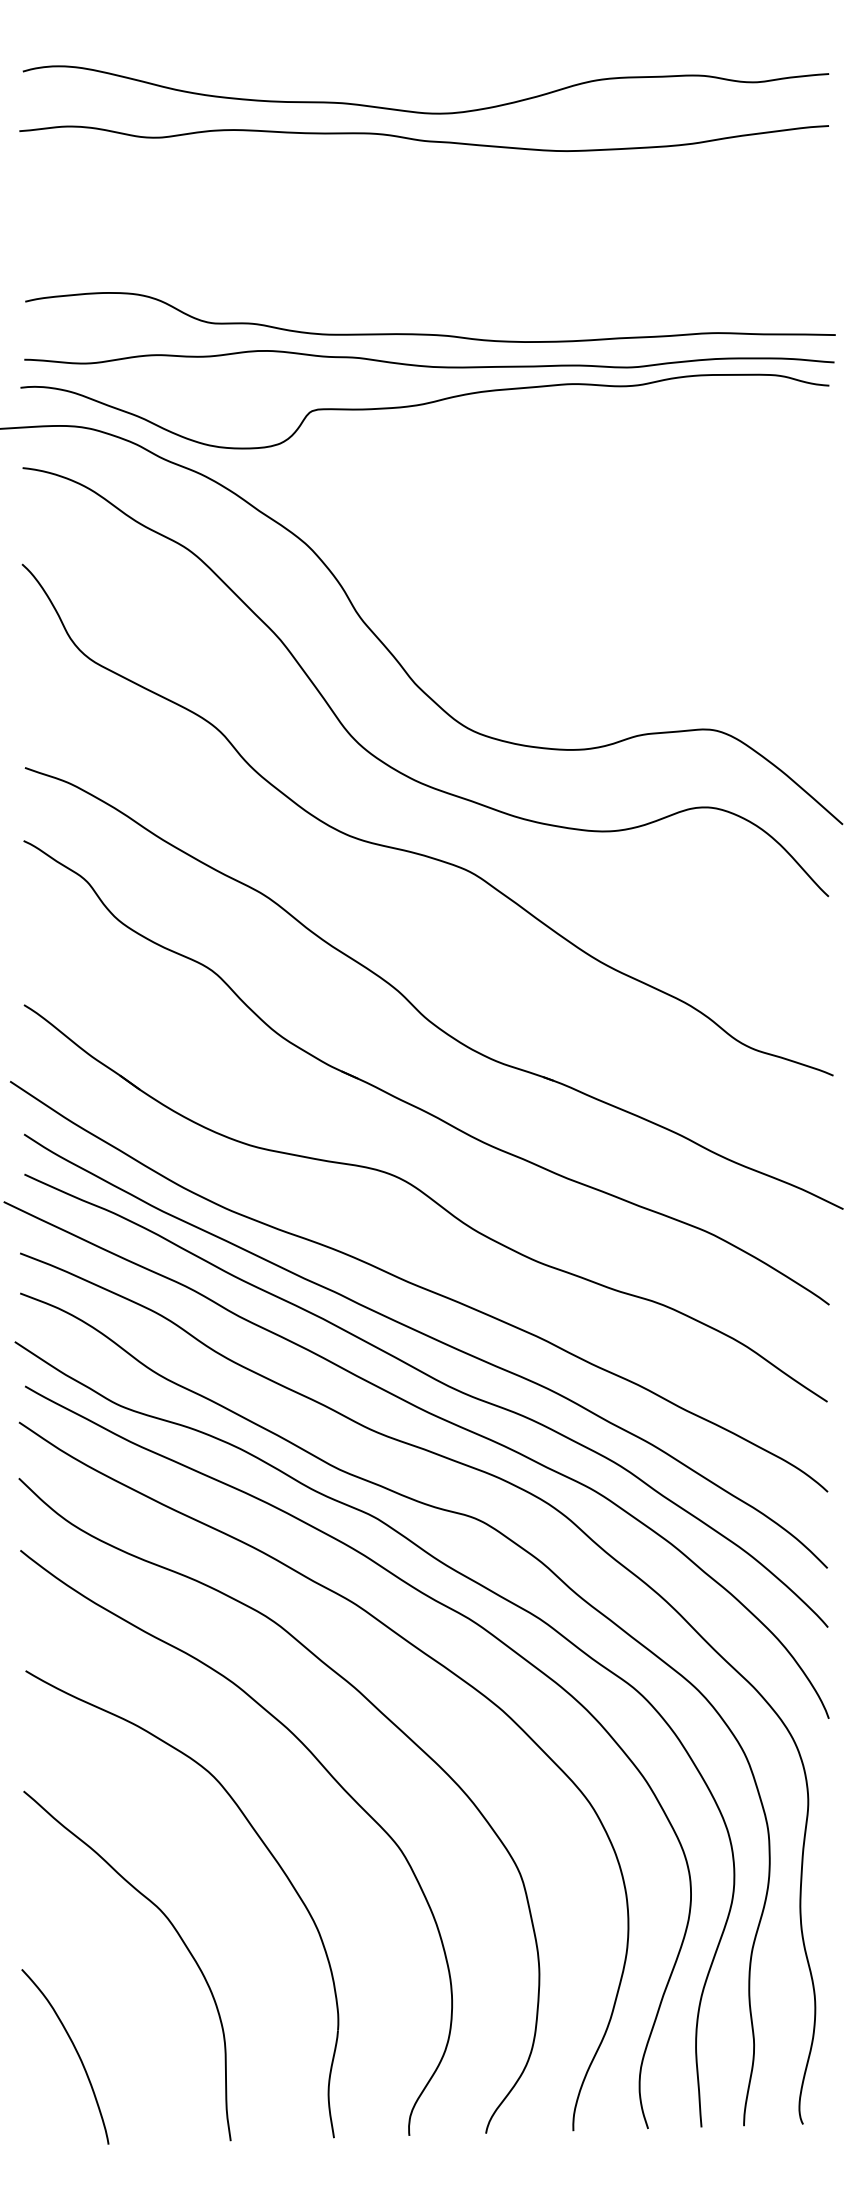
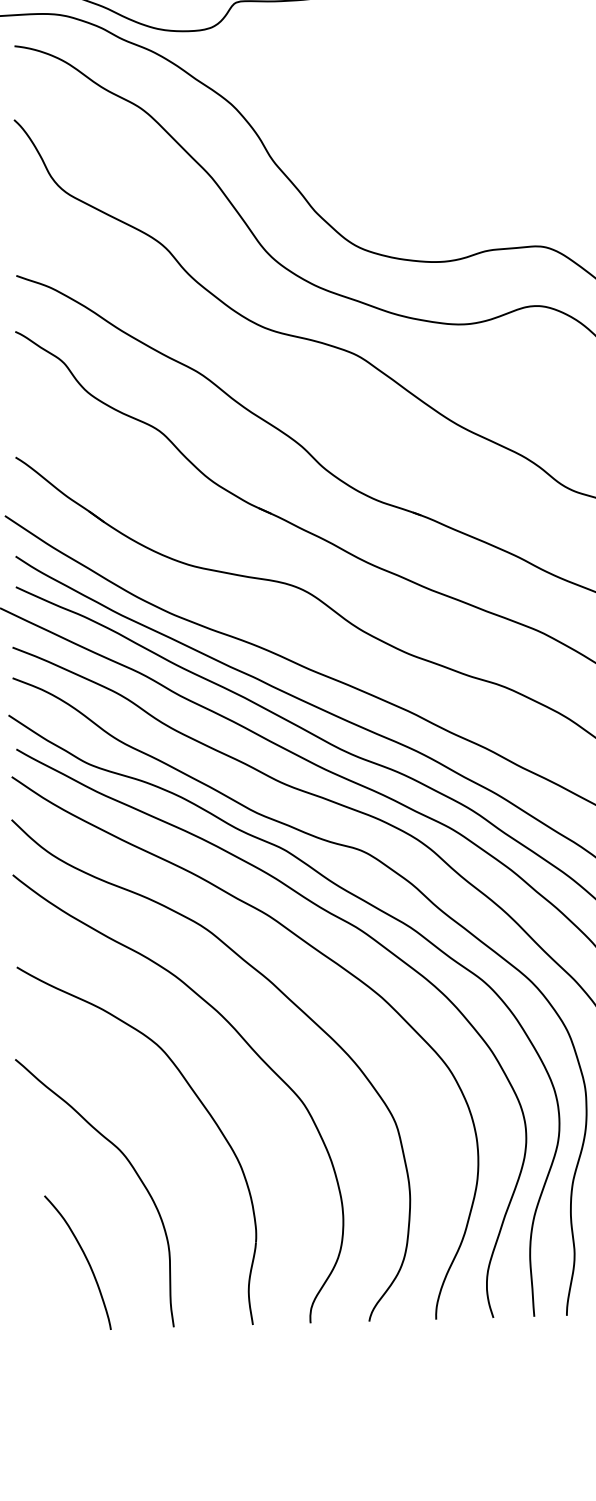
curve: (75, 2051) -> (85, 1258), moved

